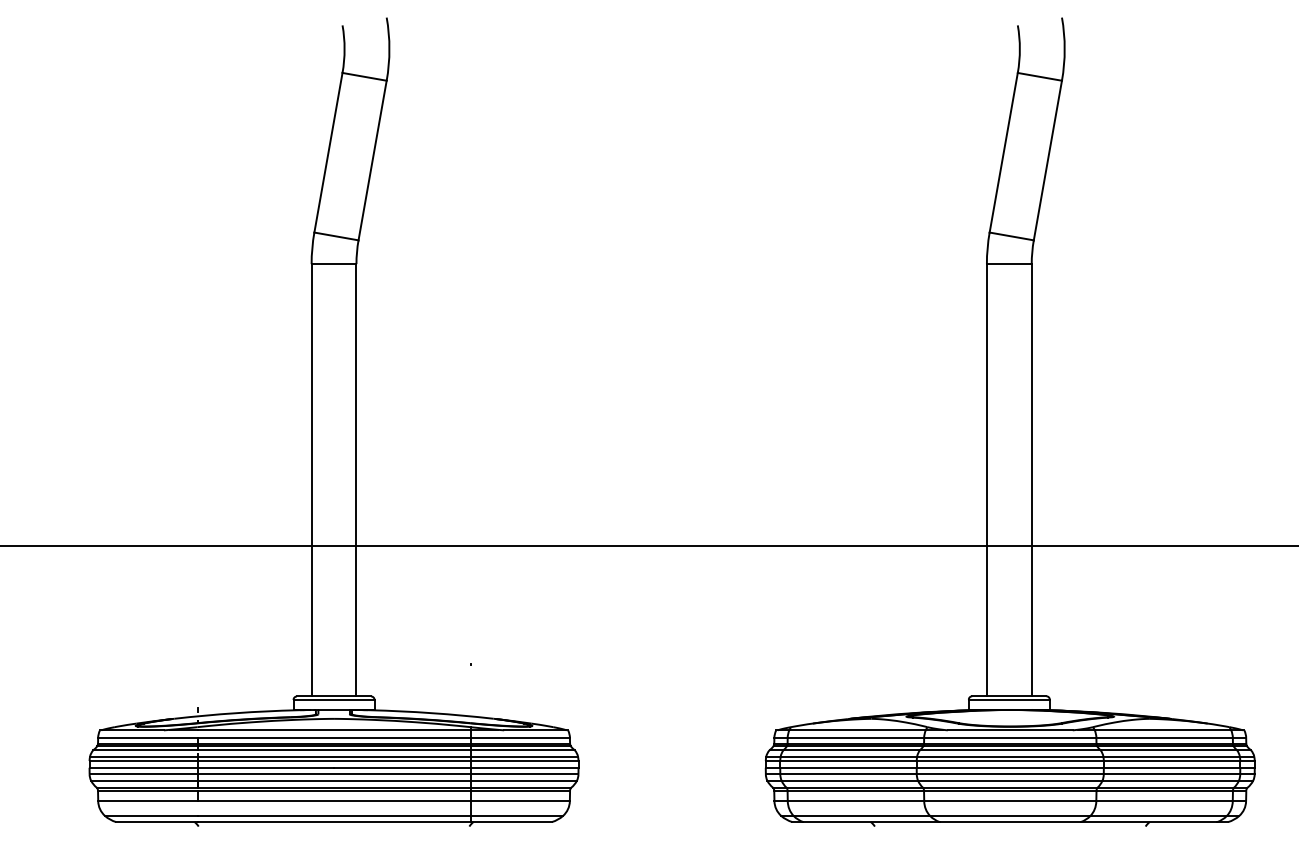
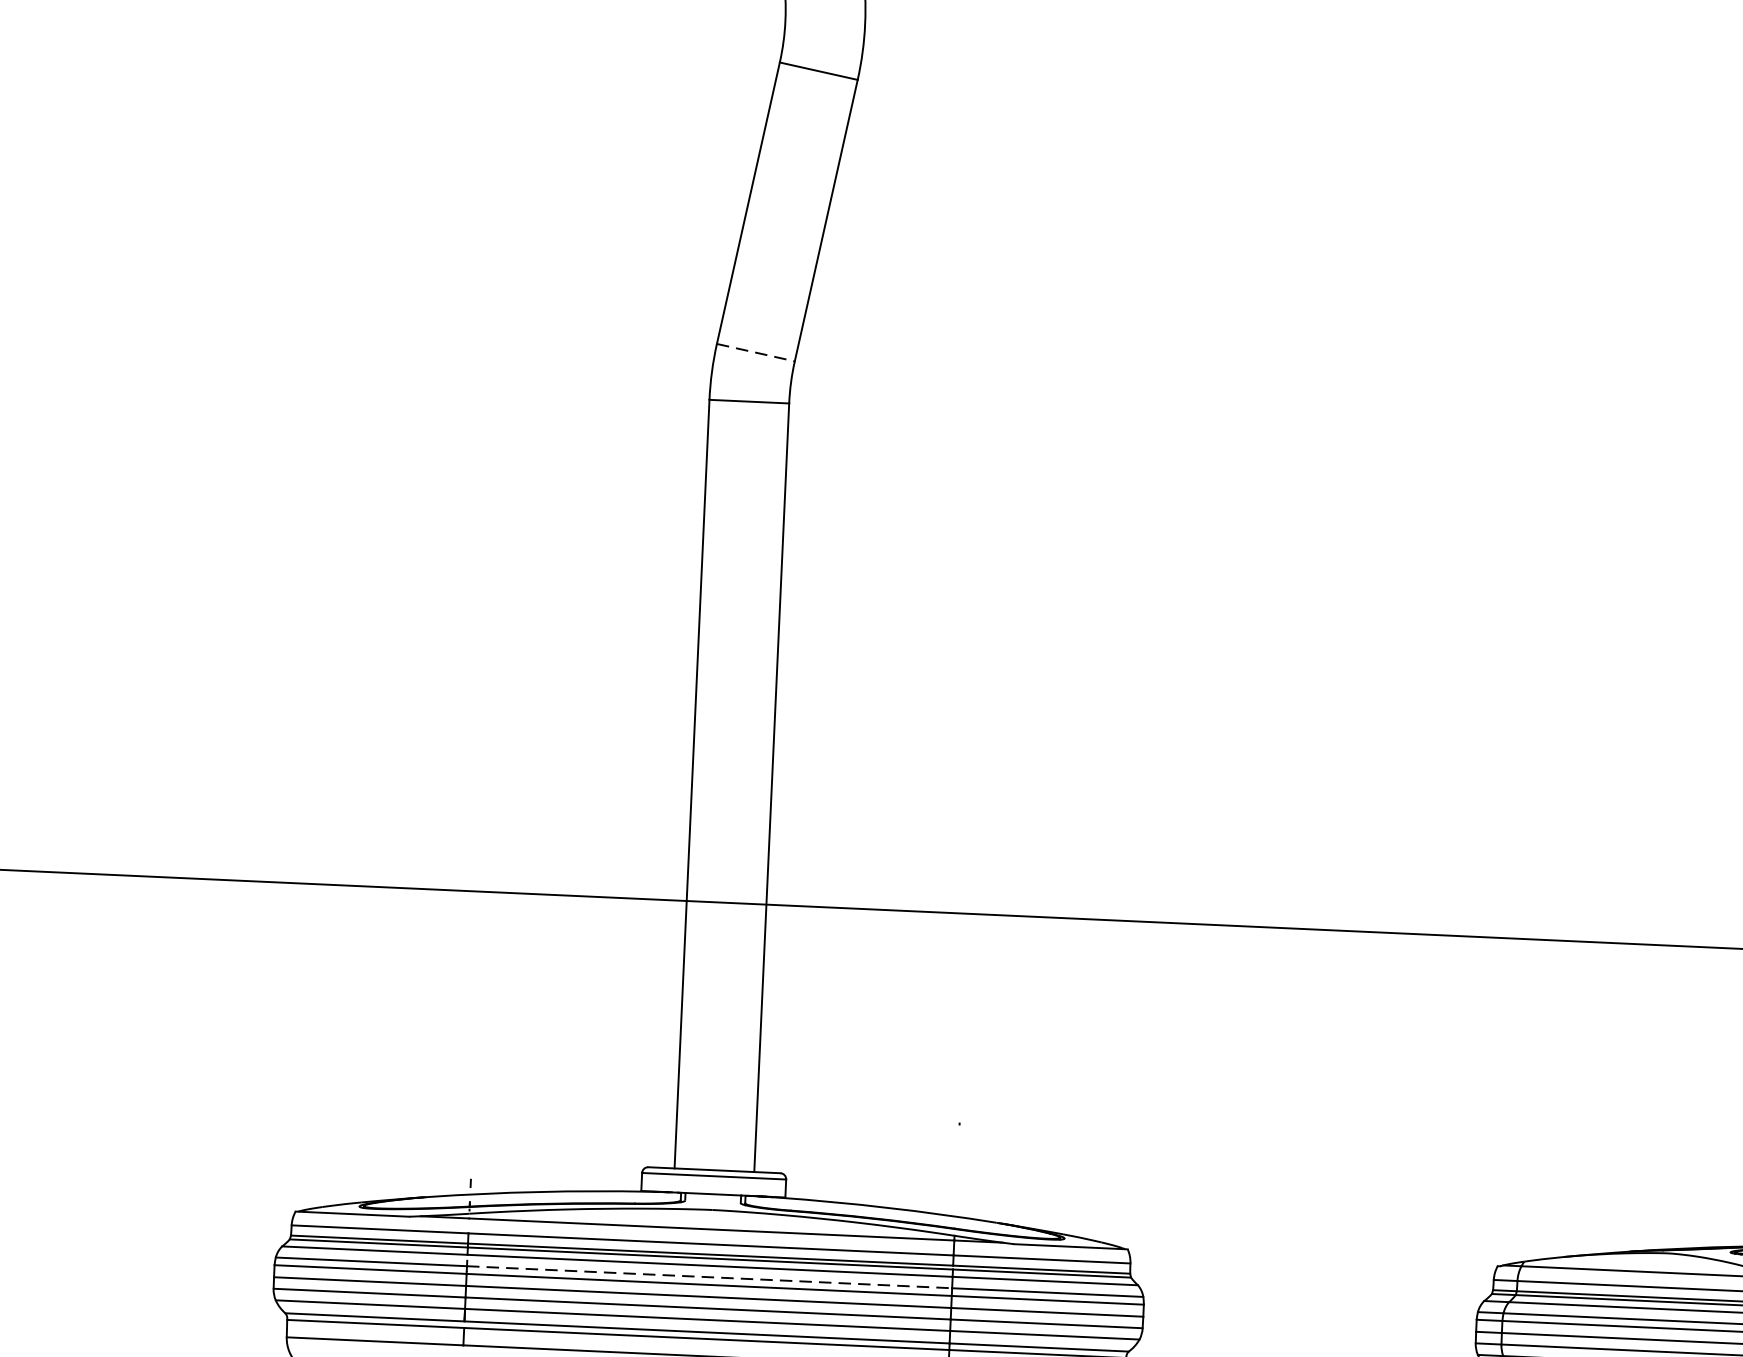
line: (336, 236) -> (755, 352), solid -> dashed
line: (334, 756) -> (710, 1276), solid -> dashed

